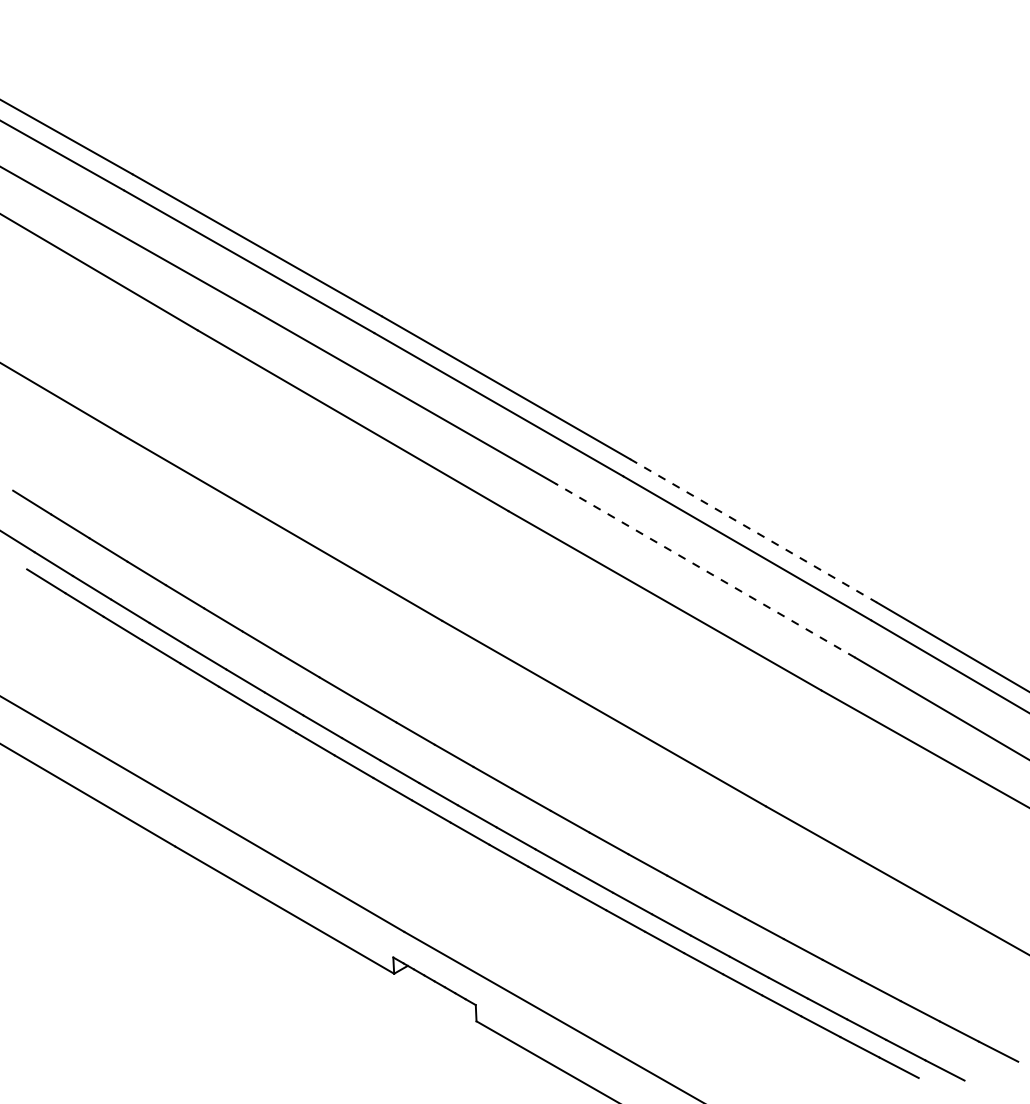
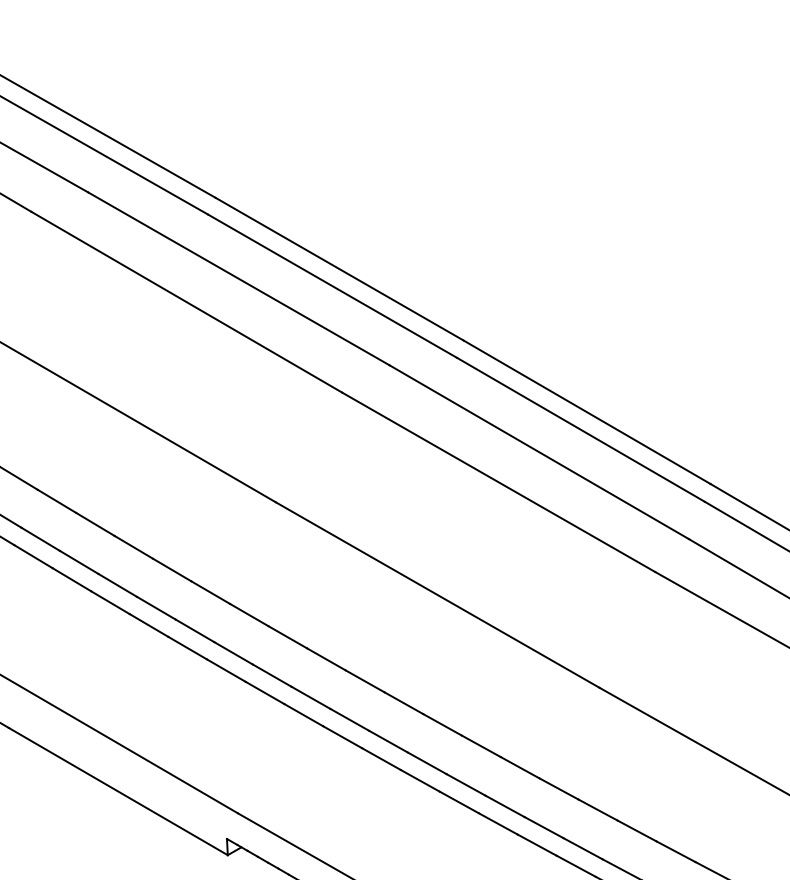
line: (753, 530) -> (587, 411), dashed -> solid
line: (705, 570) -> (539, 451), dashed -> solid

